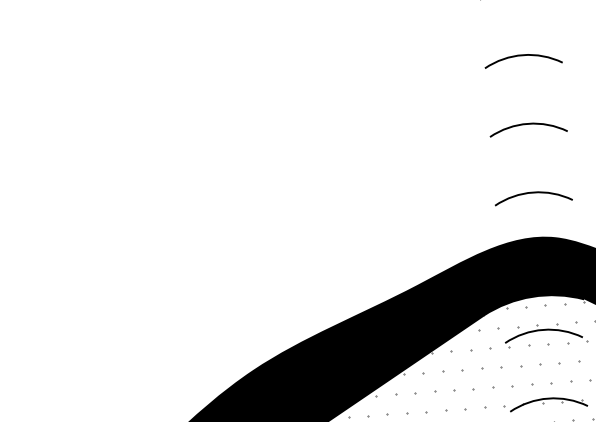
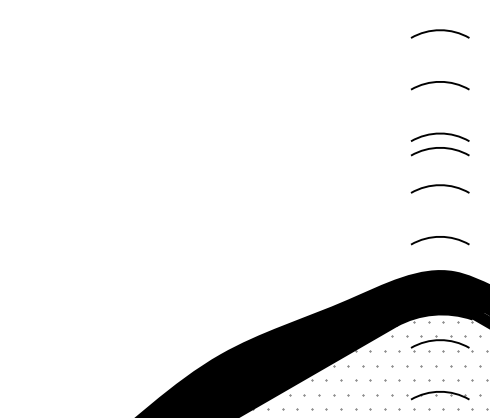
arc: (523, 75) -> (439, 148), added

